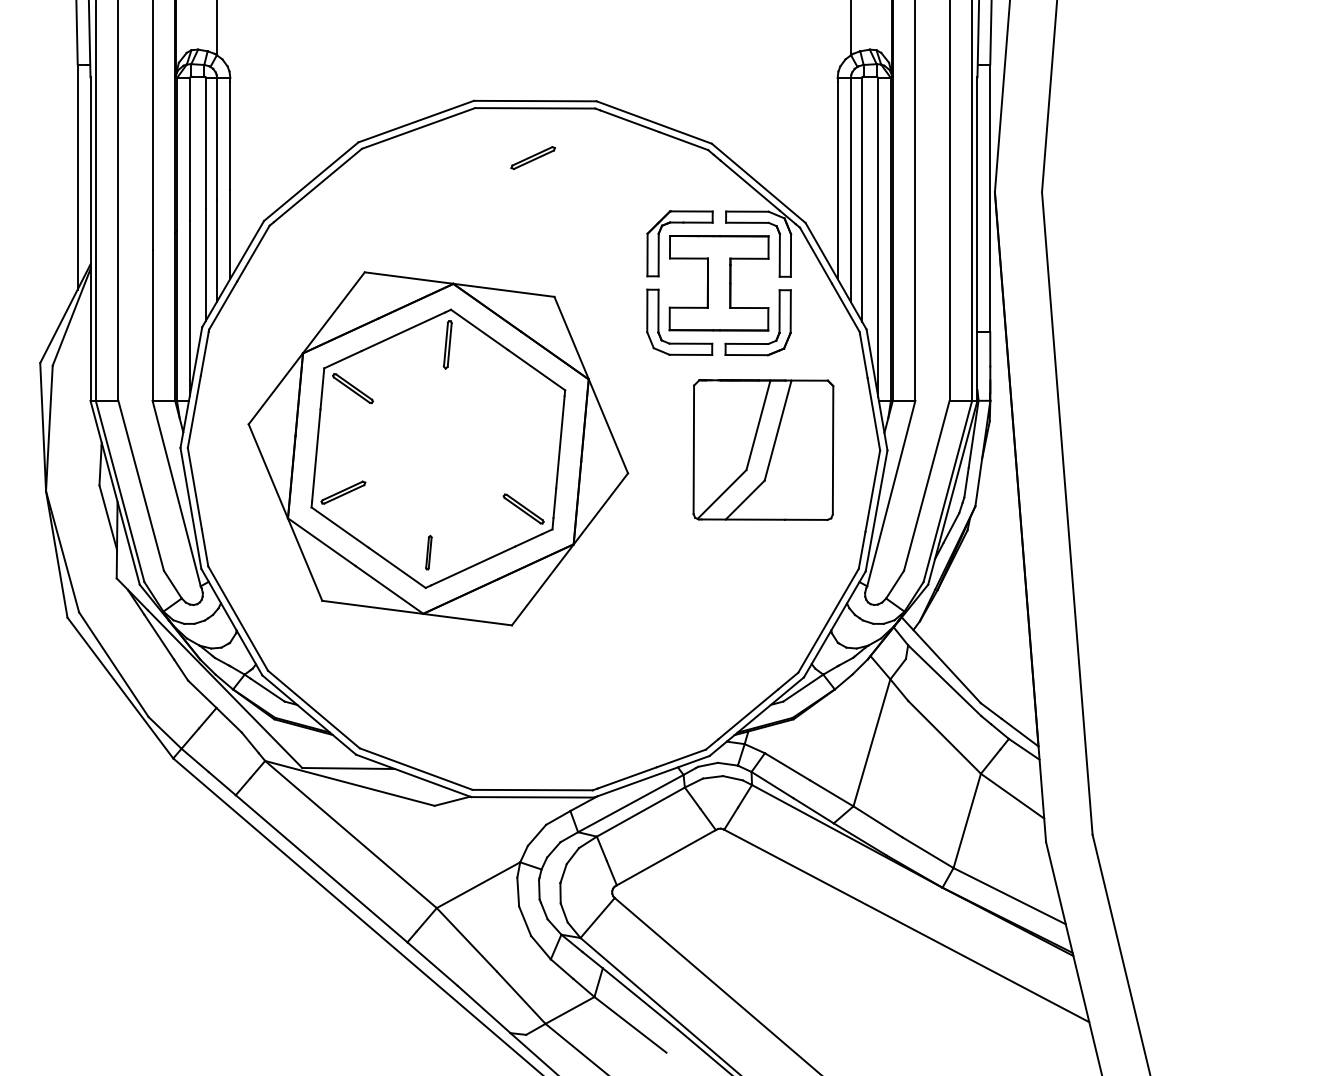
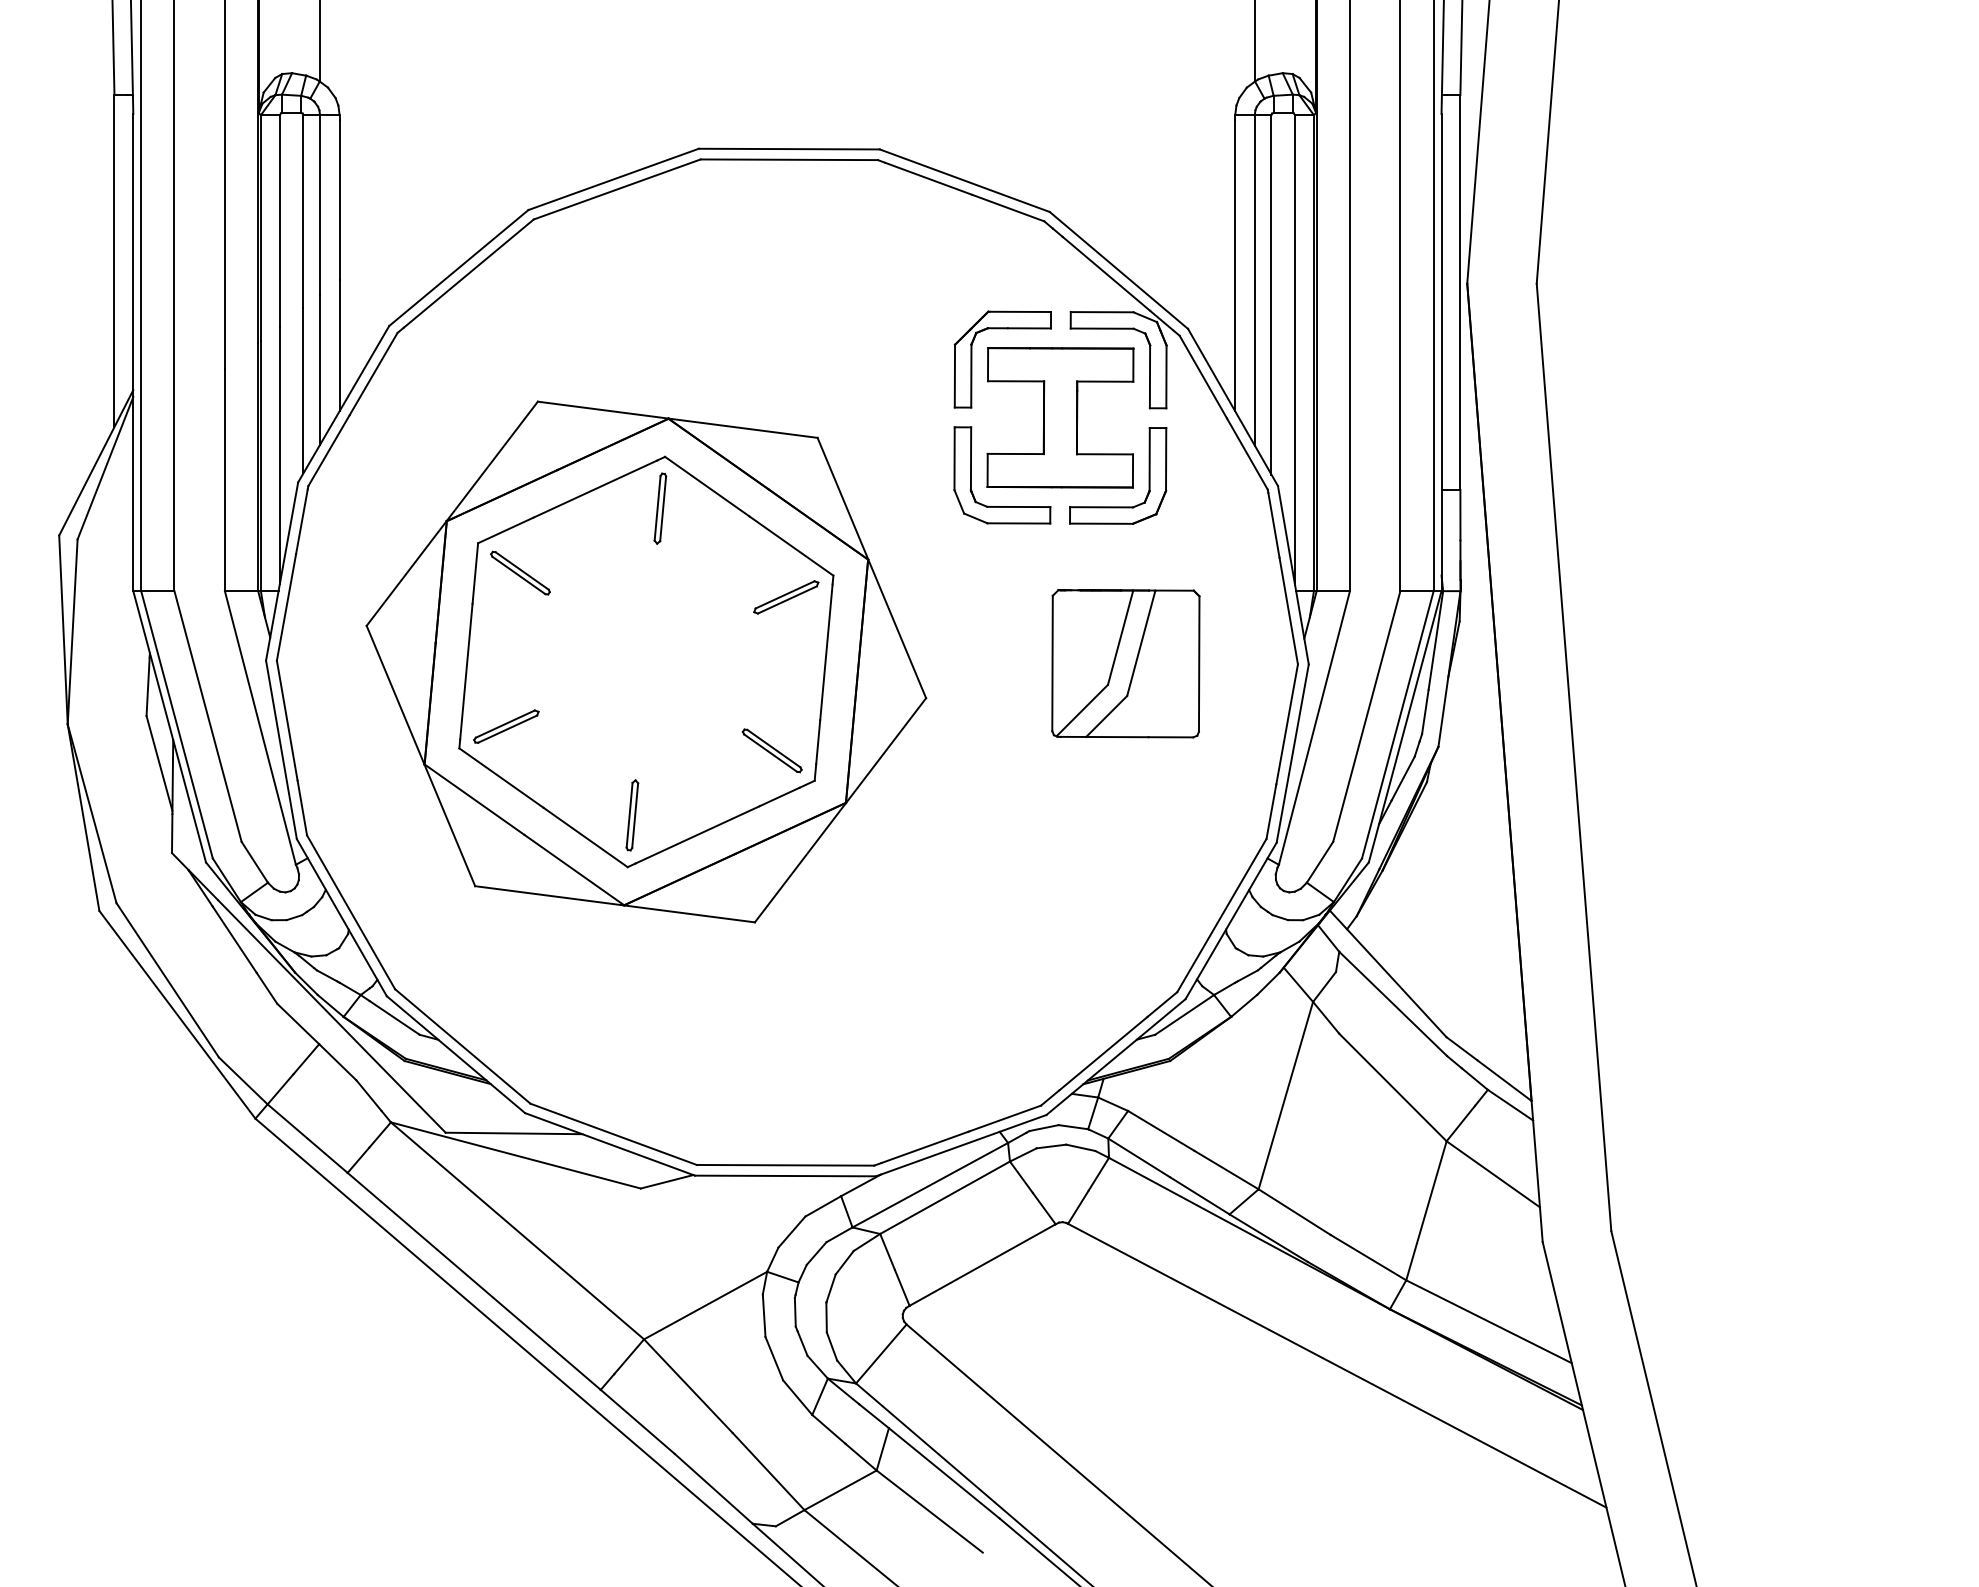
part: (532, 157) -> (785, 596), moved
part: (763, 449) -> (1125, 662), size x0.71
part: (428, 552) -> (631, 814), size x1.43

